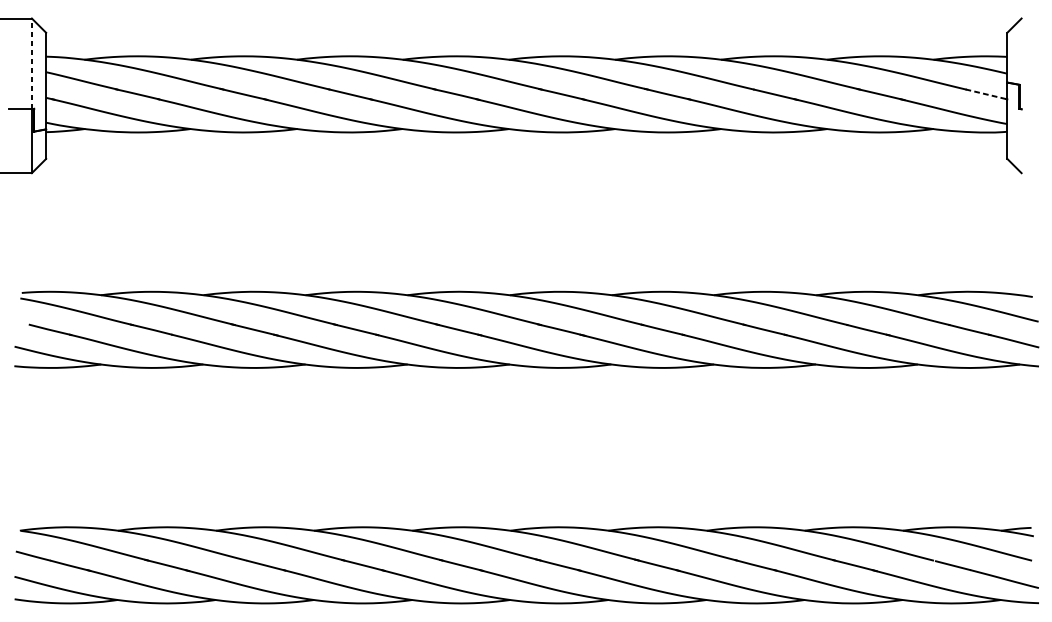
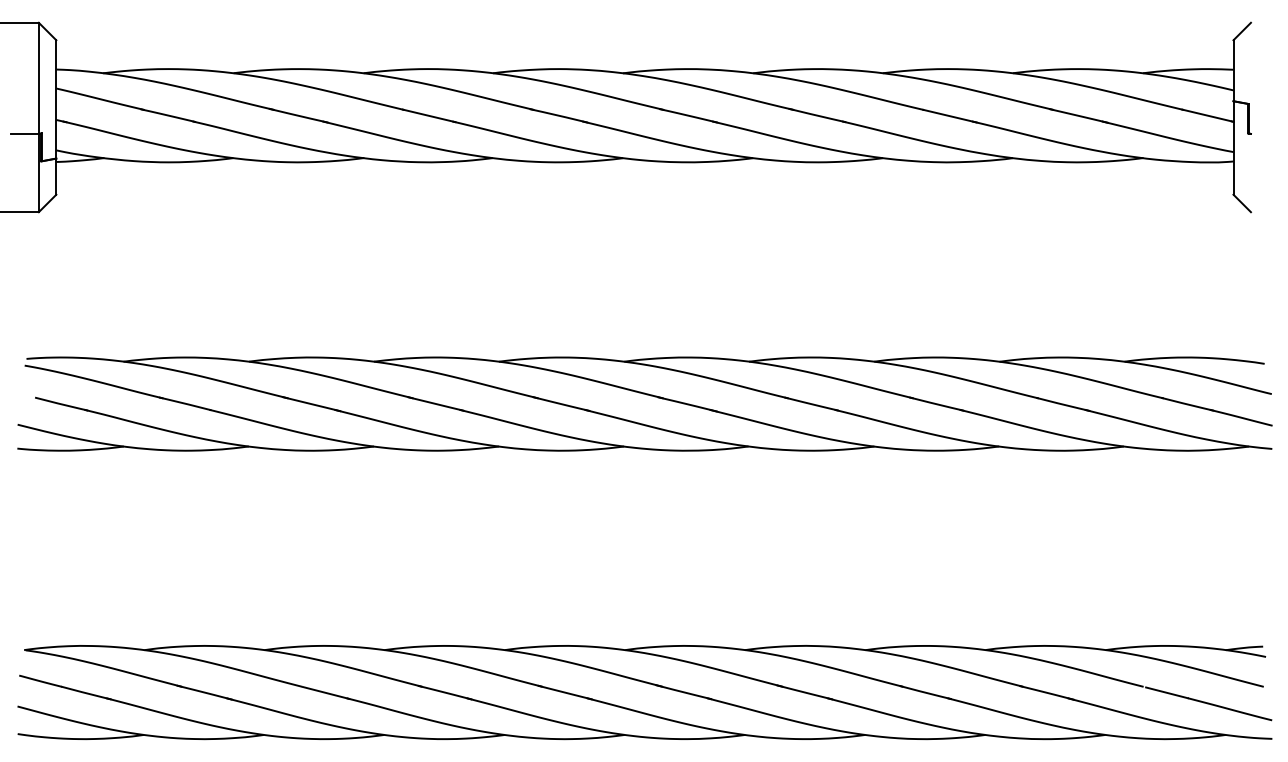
line: (31, 64) -> (38, 78), dashed -> solid
line: (986, 94) -> (1208, 115), dashed -> solid

